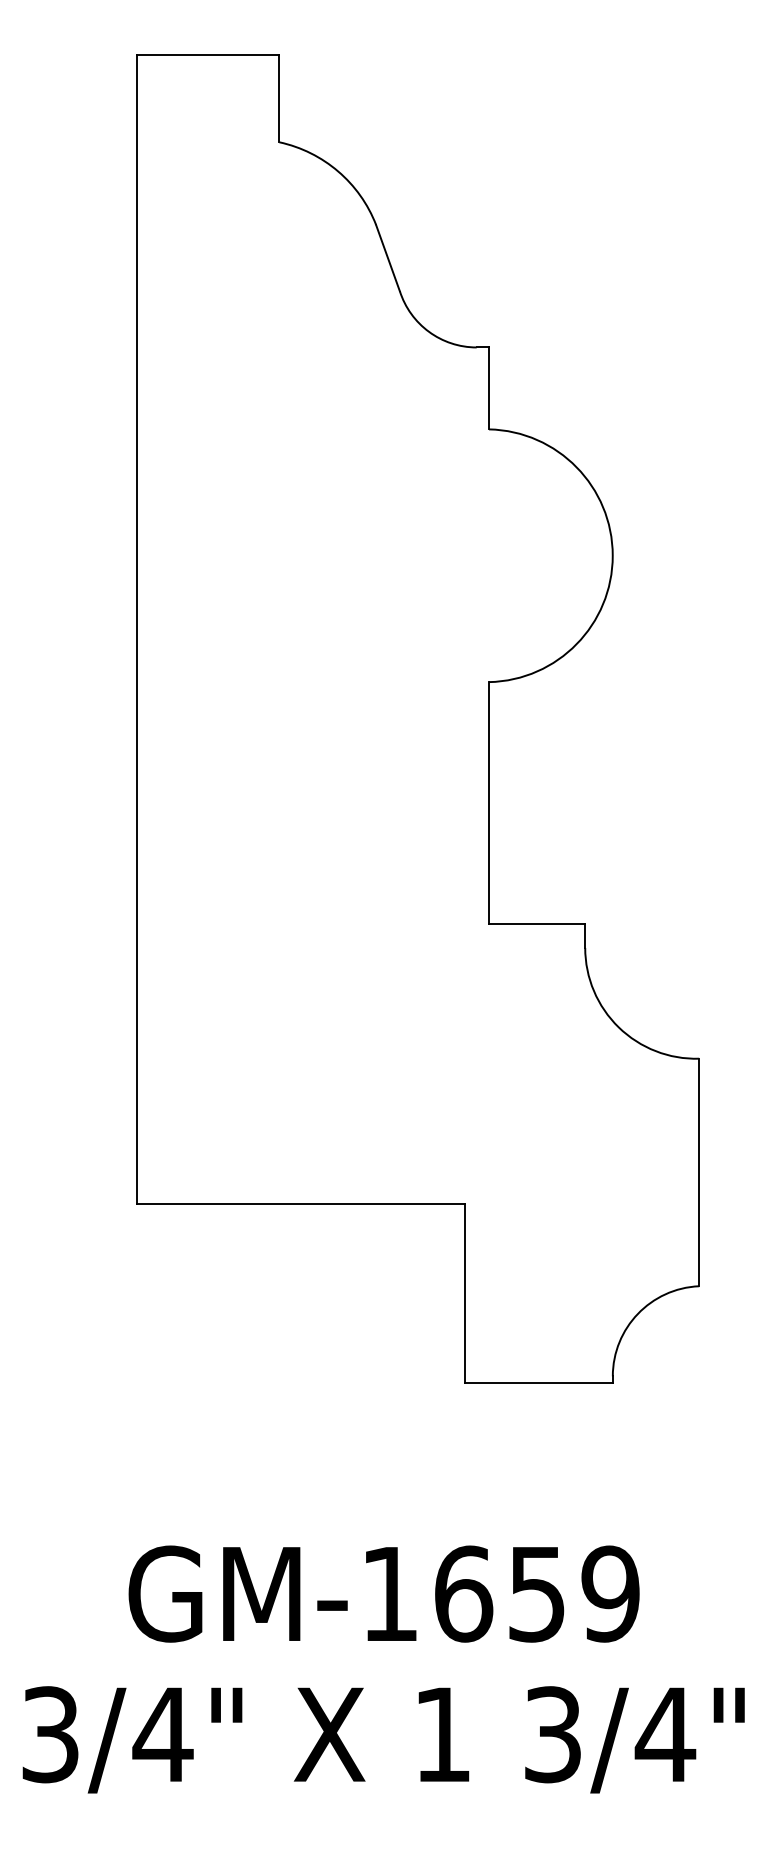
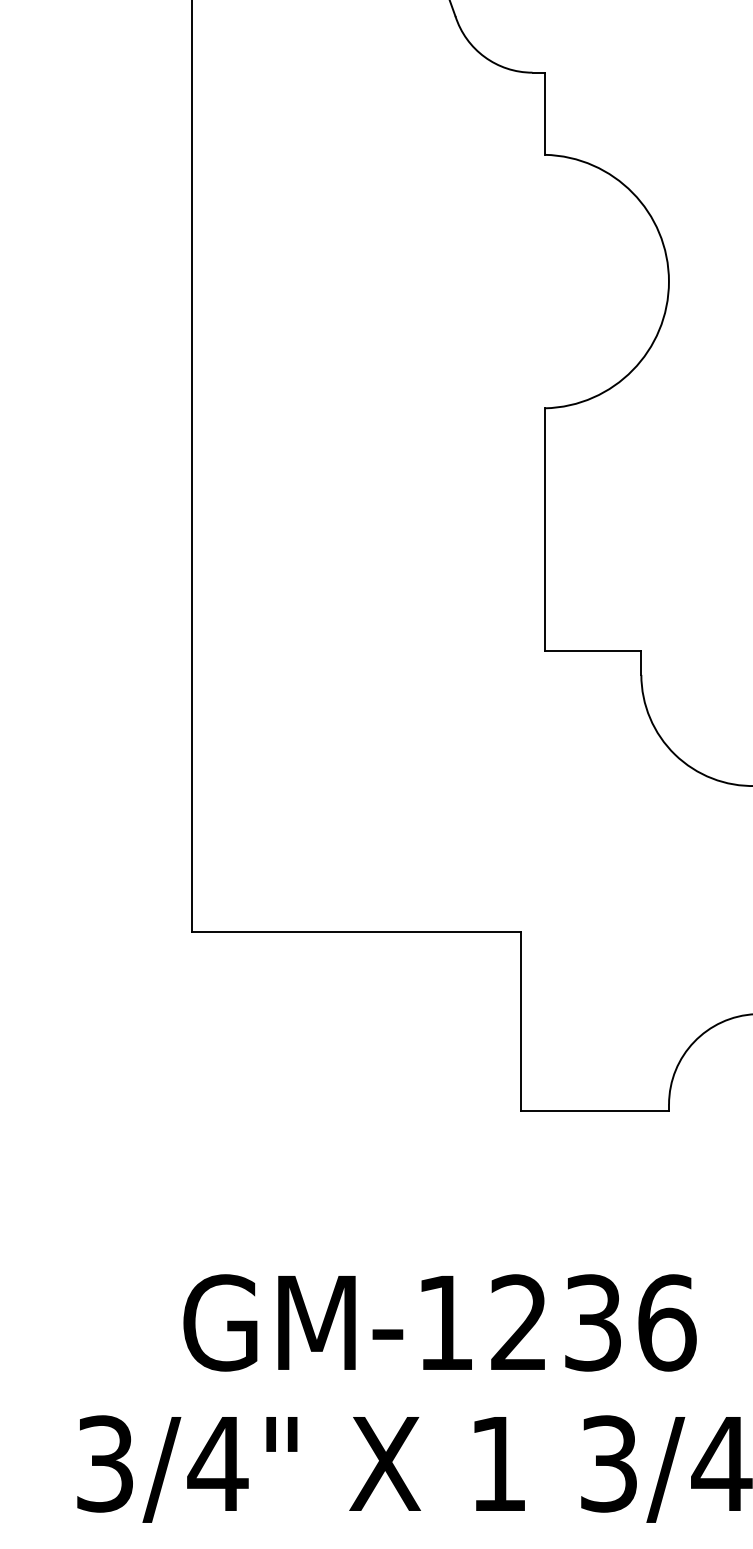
text: (537, 1593) -> (593, 1322), GM-1659 -> GM-1236

